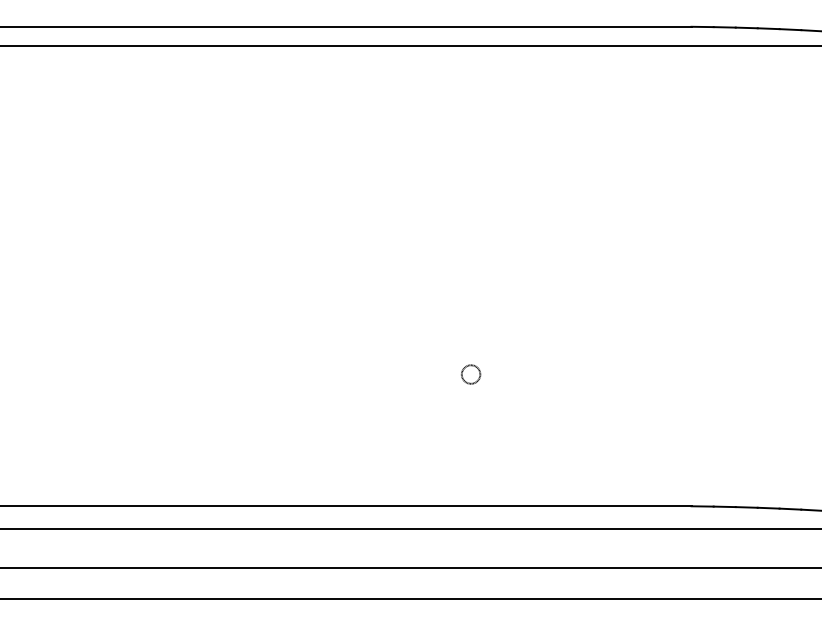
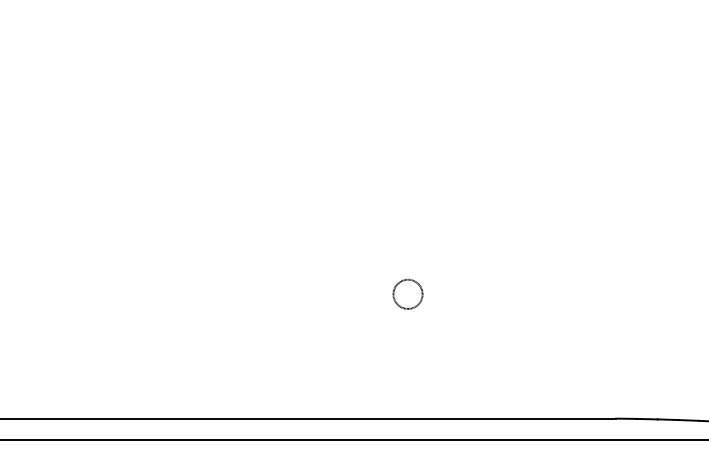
circle: (470, 374) -> (407, 294), size x1.67

